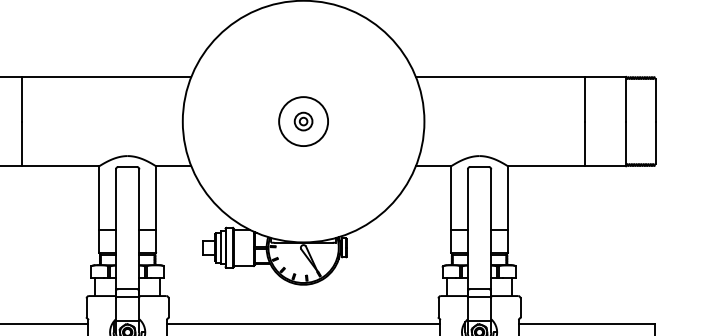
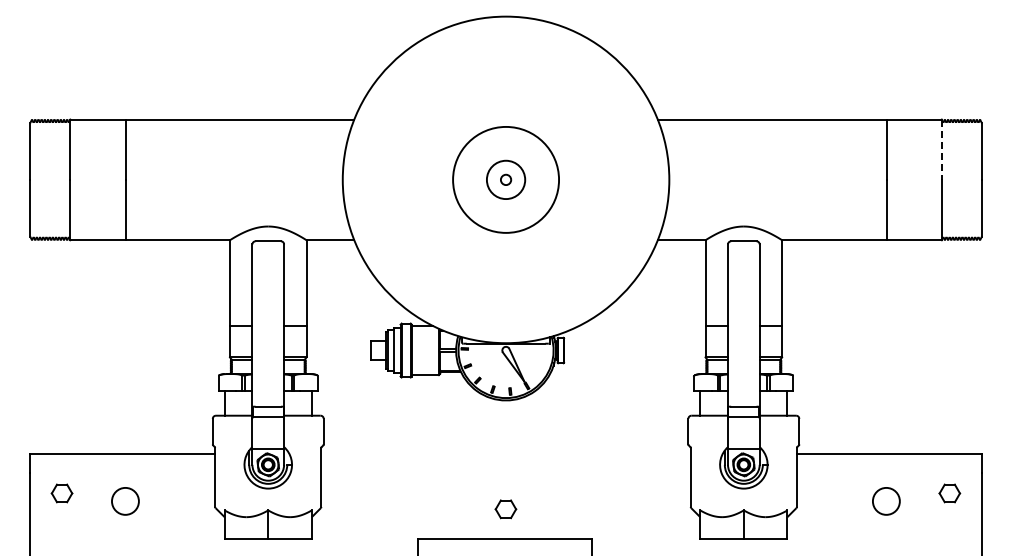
line: (625, 99) -> (941, 150), solid -> dashed
circle: (303, 121) -> (505, 179), size x1.6
circle: (303, 121) -> (506, 179), size x1.6
line: (303, 324) -> (505, 453), removed

